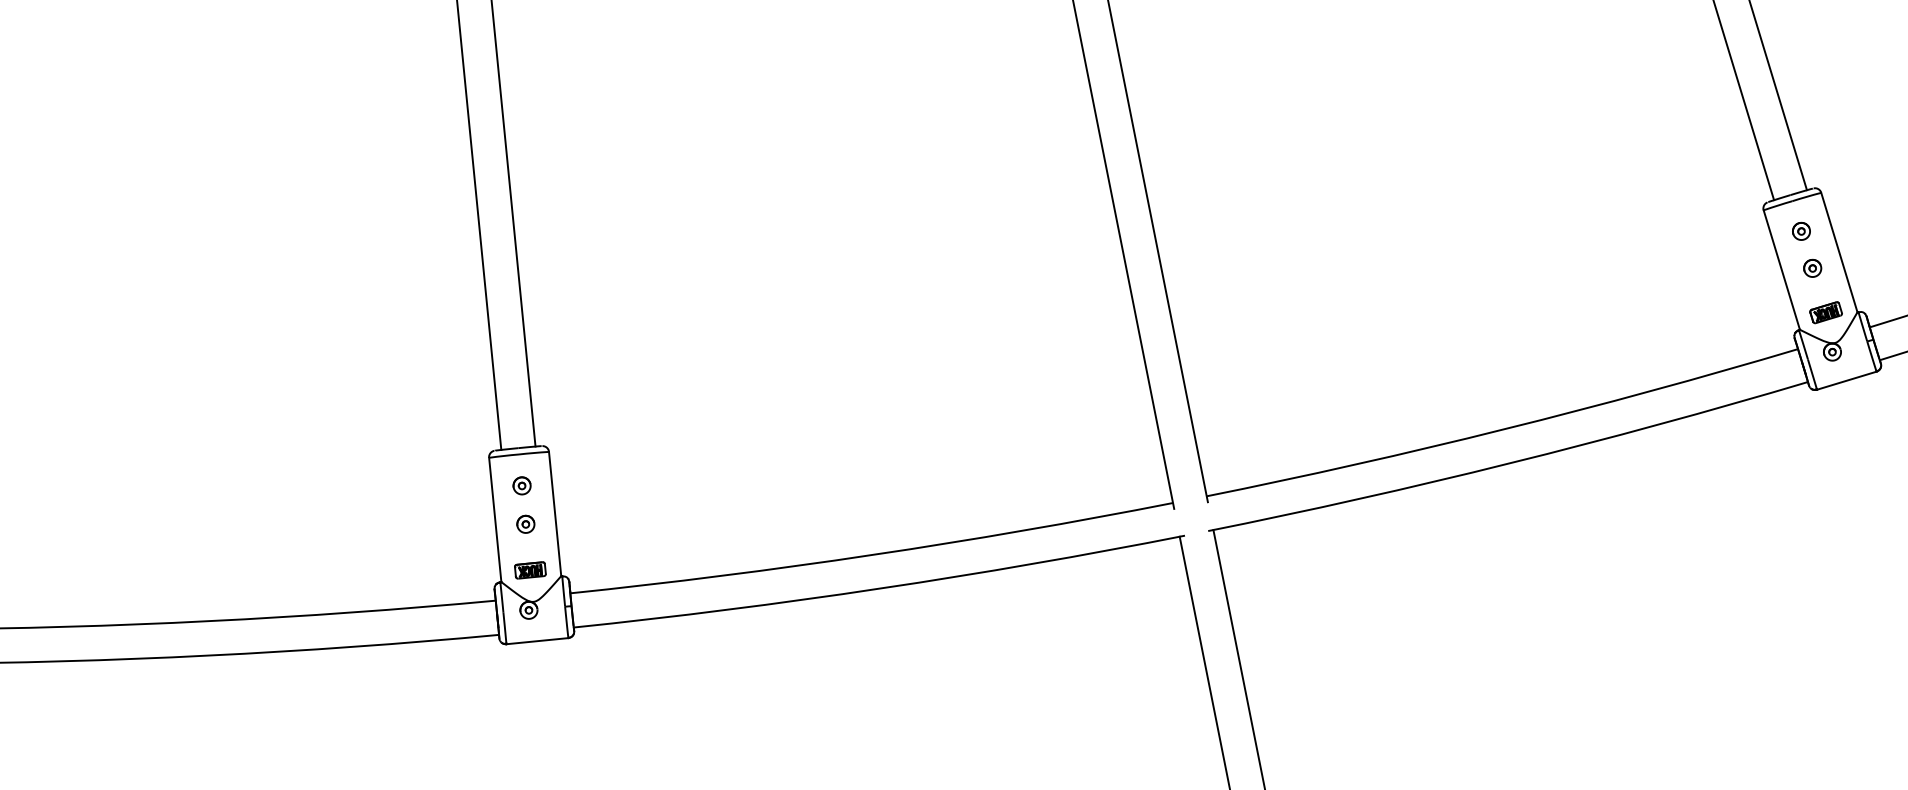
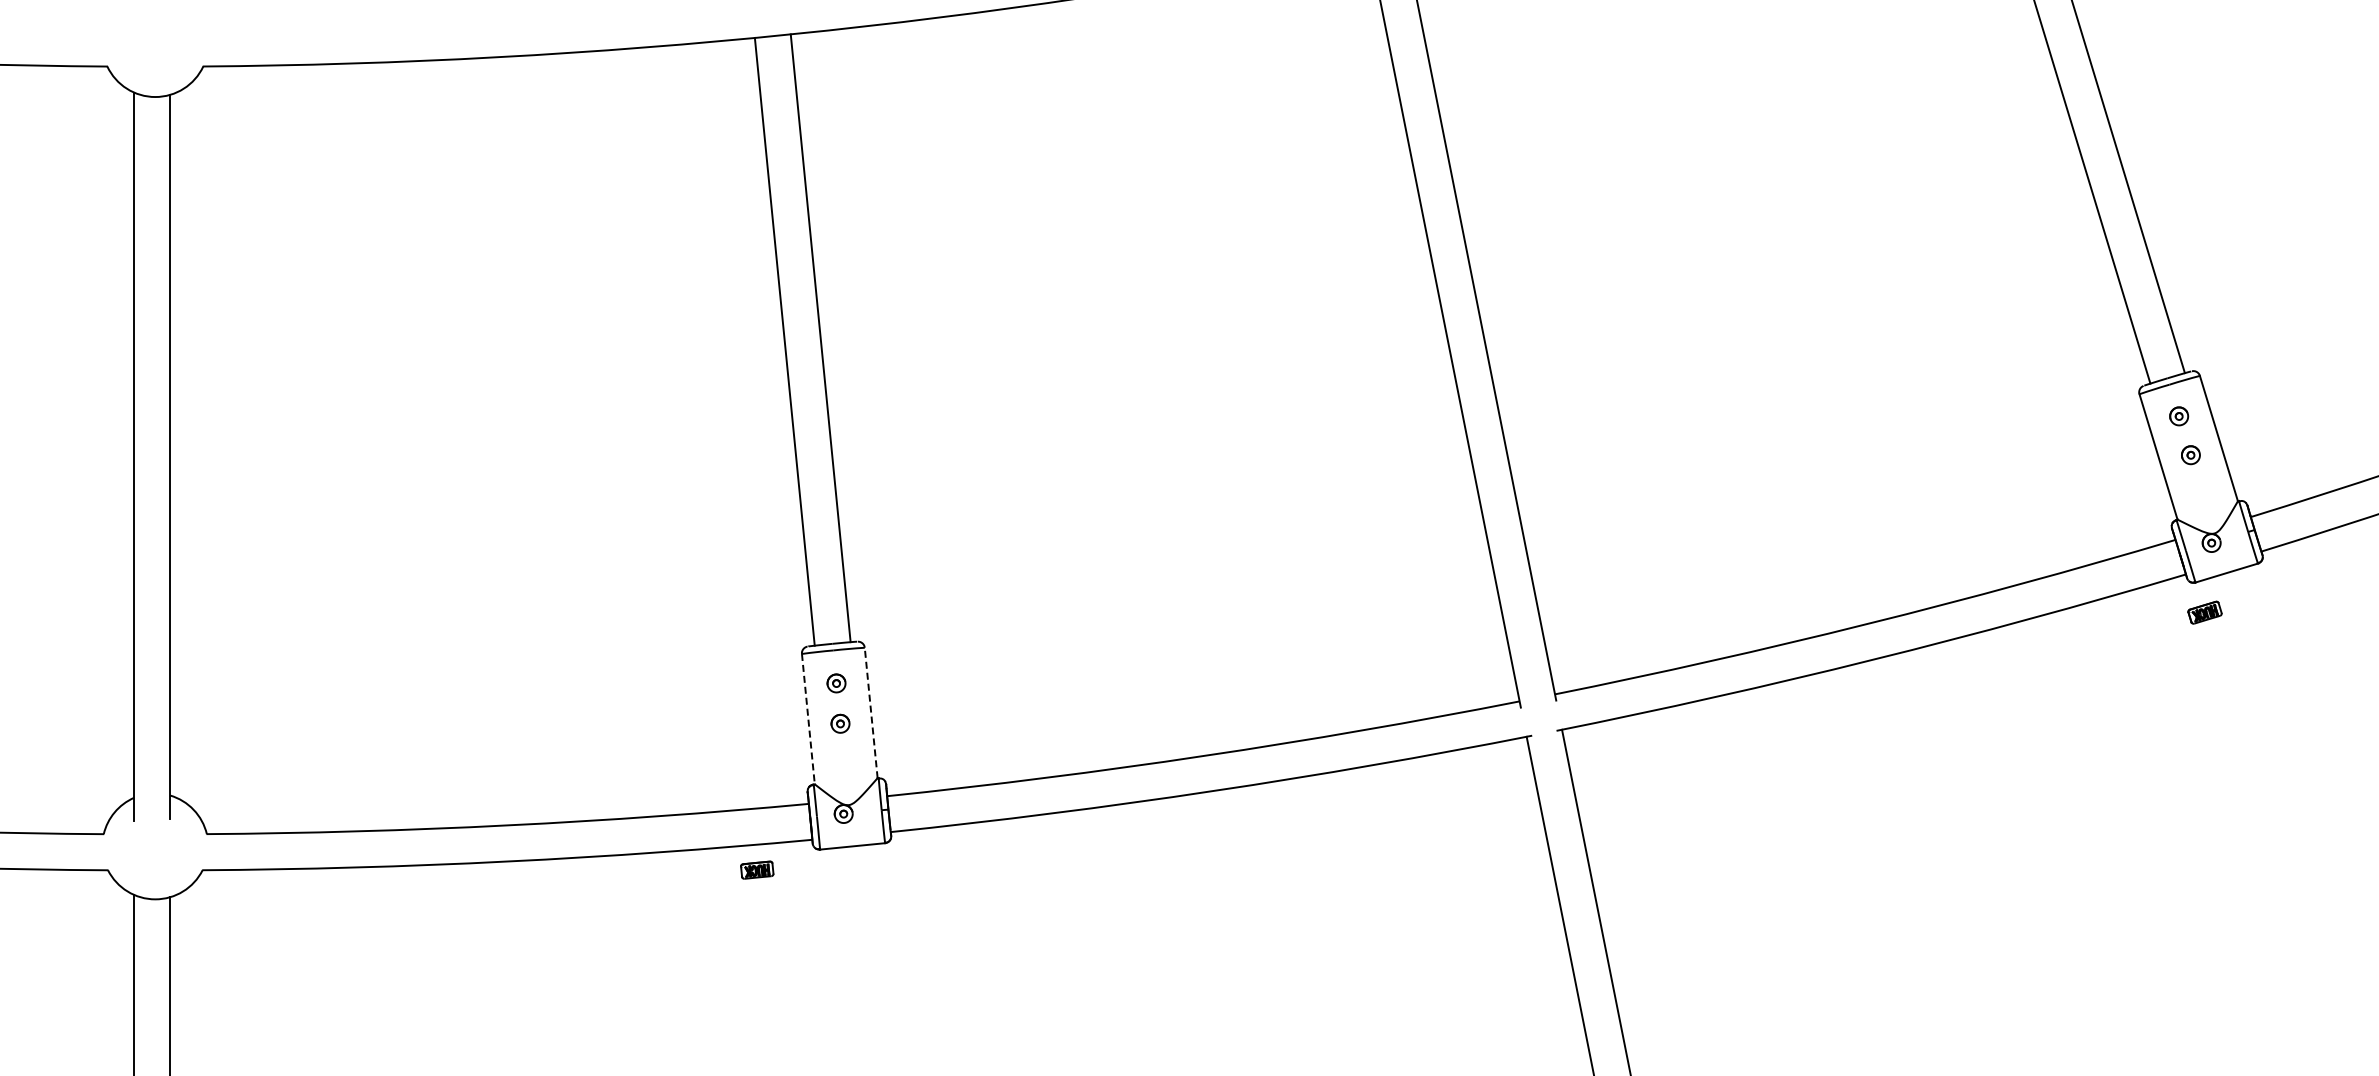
part: (1825, 312) -> (2204, 612), moved
line: (555, 514) -> (871, 713), solid -> dashed
line: (495, 520) -> (808, 719), solid -> dashed
part: (530, 569) -> (757, 869), moved

